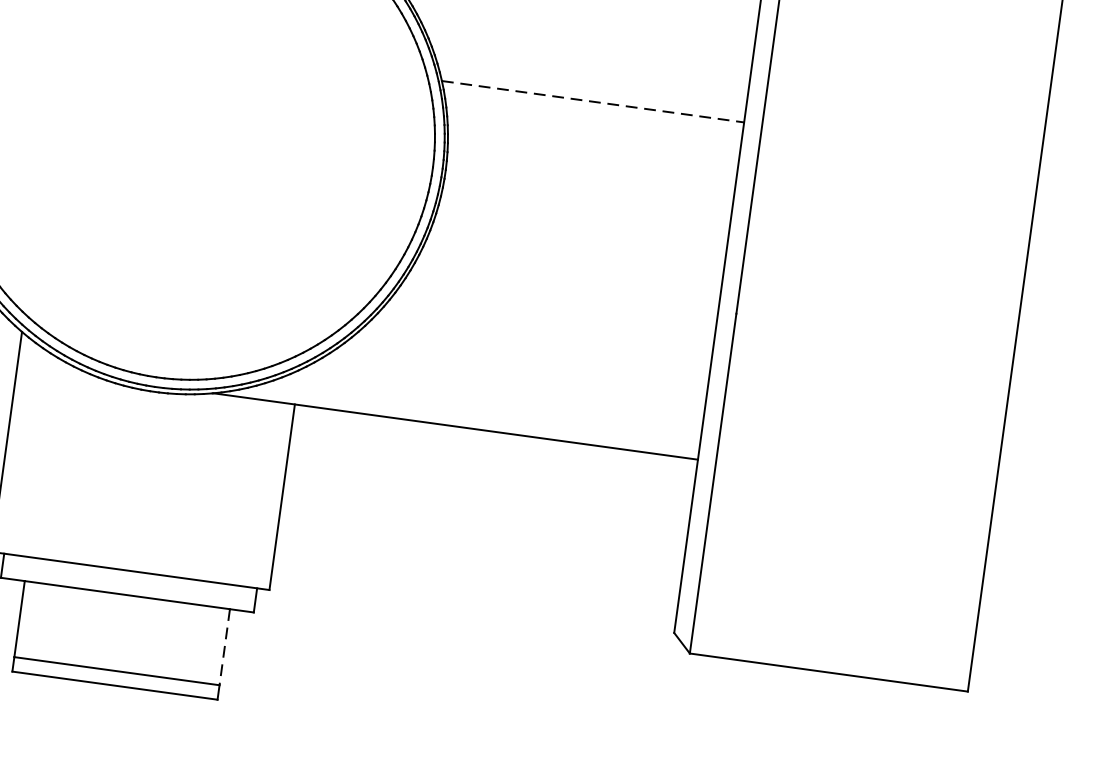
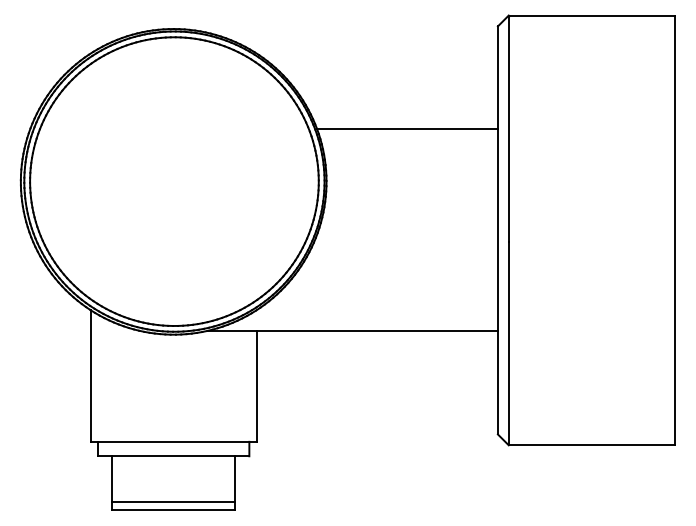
line: (594, 102) -> (408, 129), dashed -> solid
line: (225, 648) -> (235, 479), dashed -> solid

